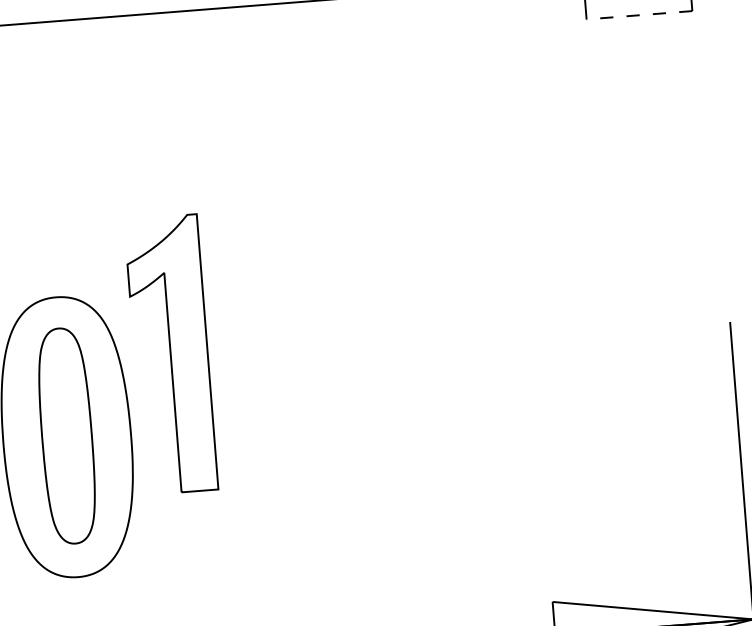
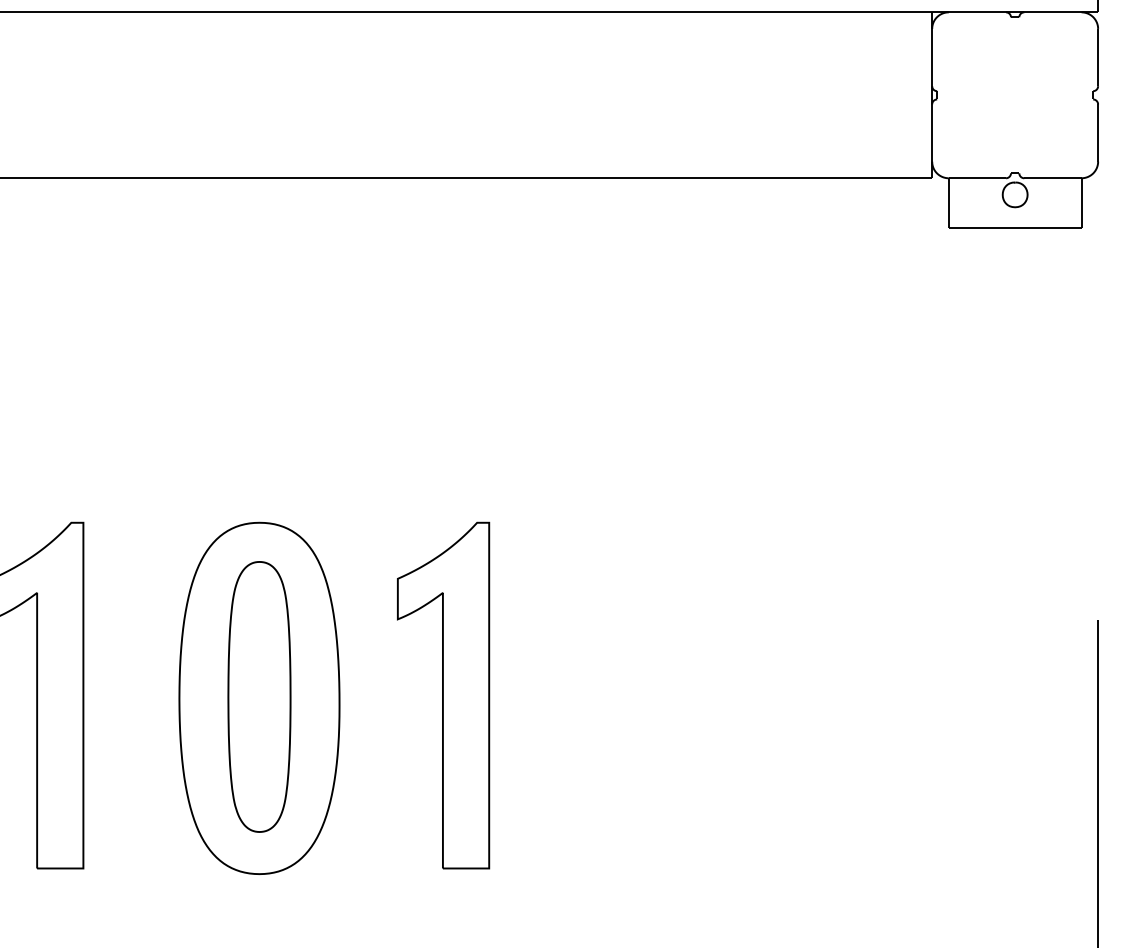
line: (638, 15) -> (1014, 228), dashed -> solid
part: (171, 354) -> (443, 695), moved

